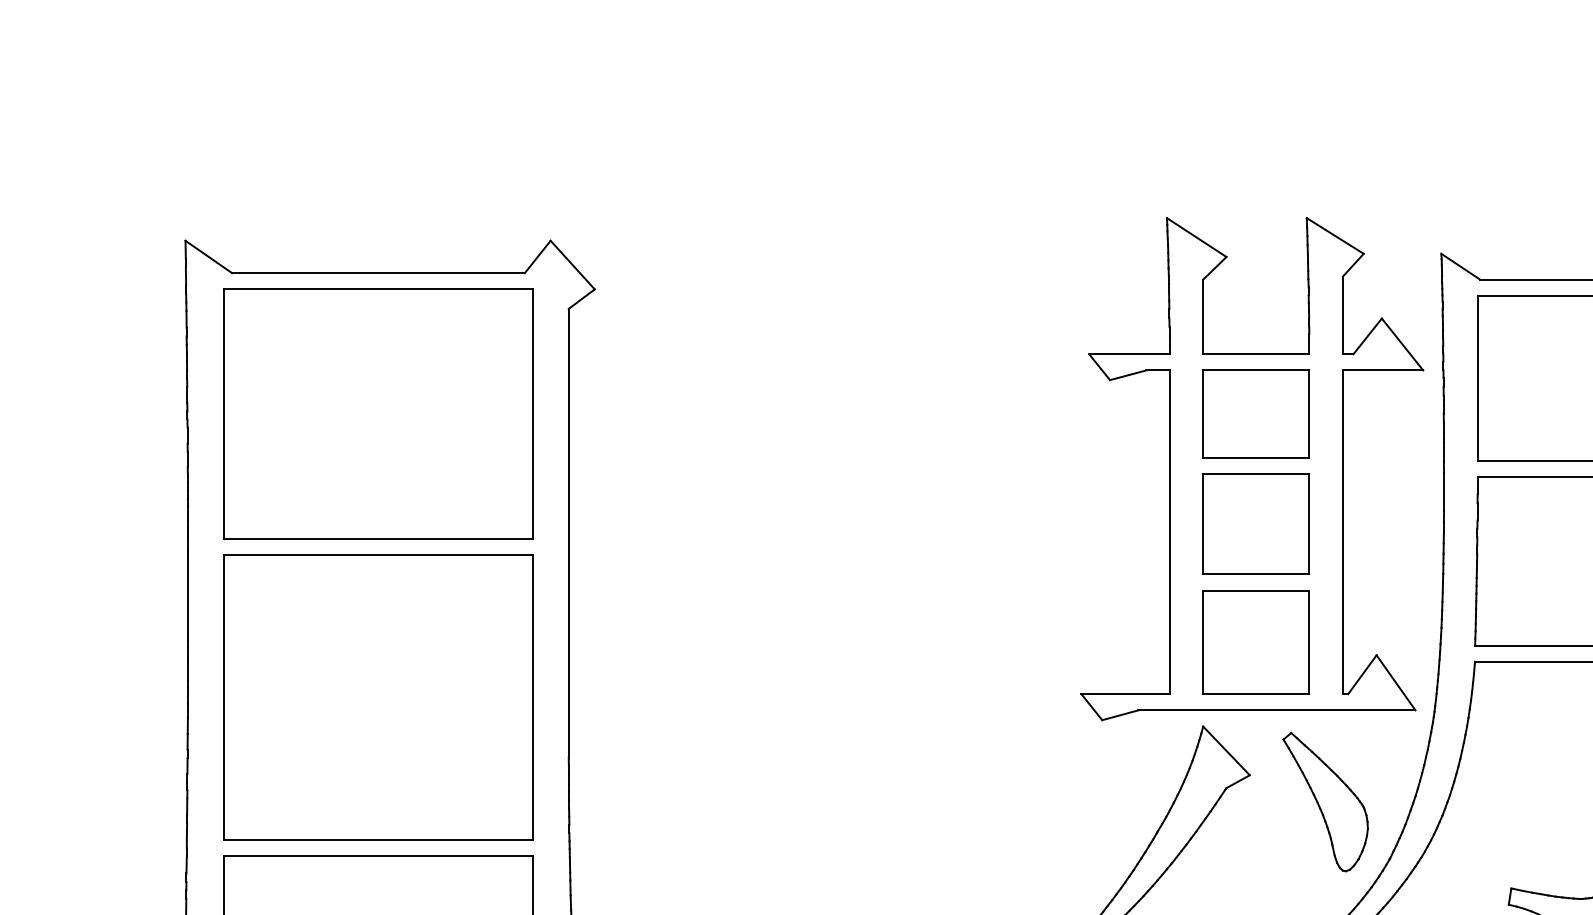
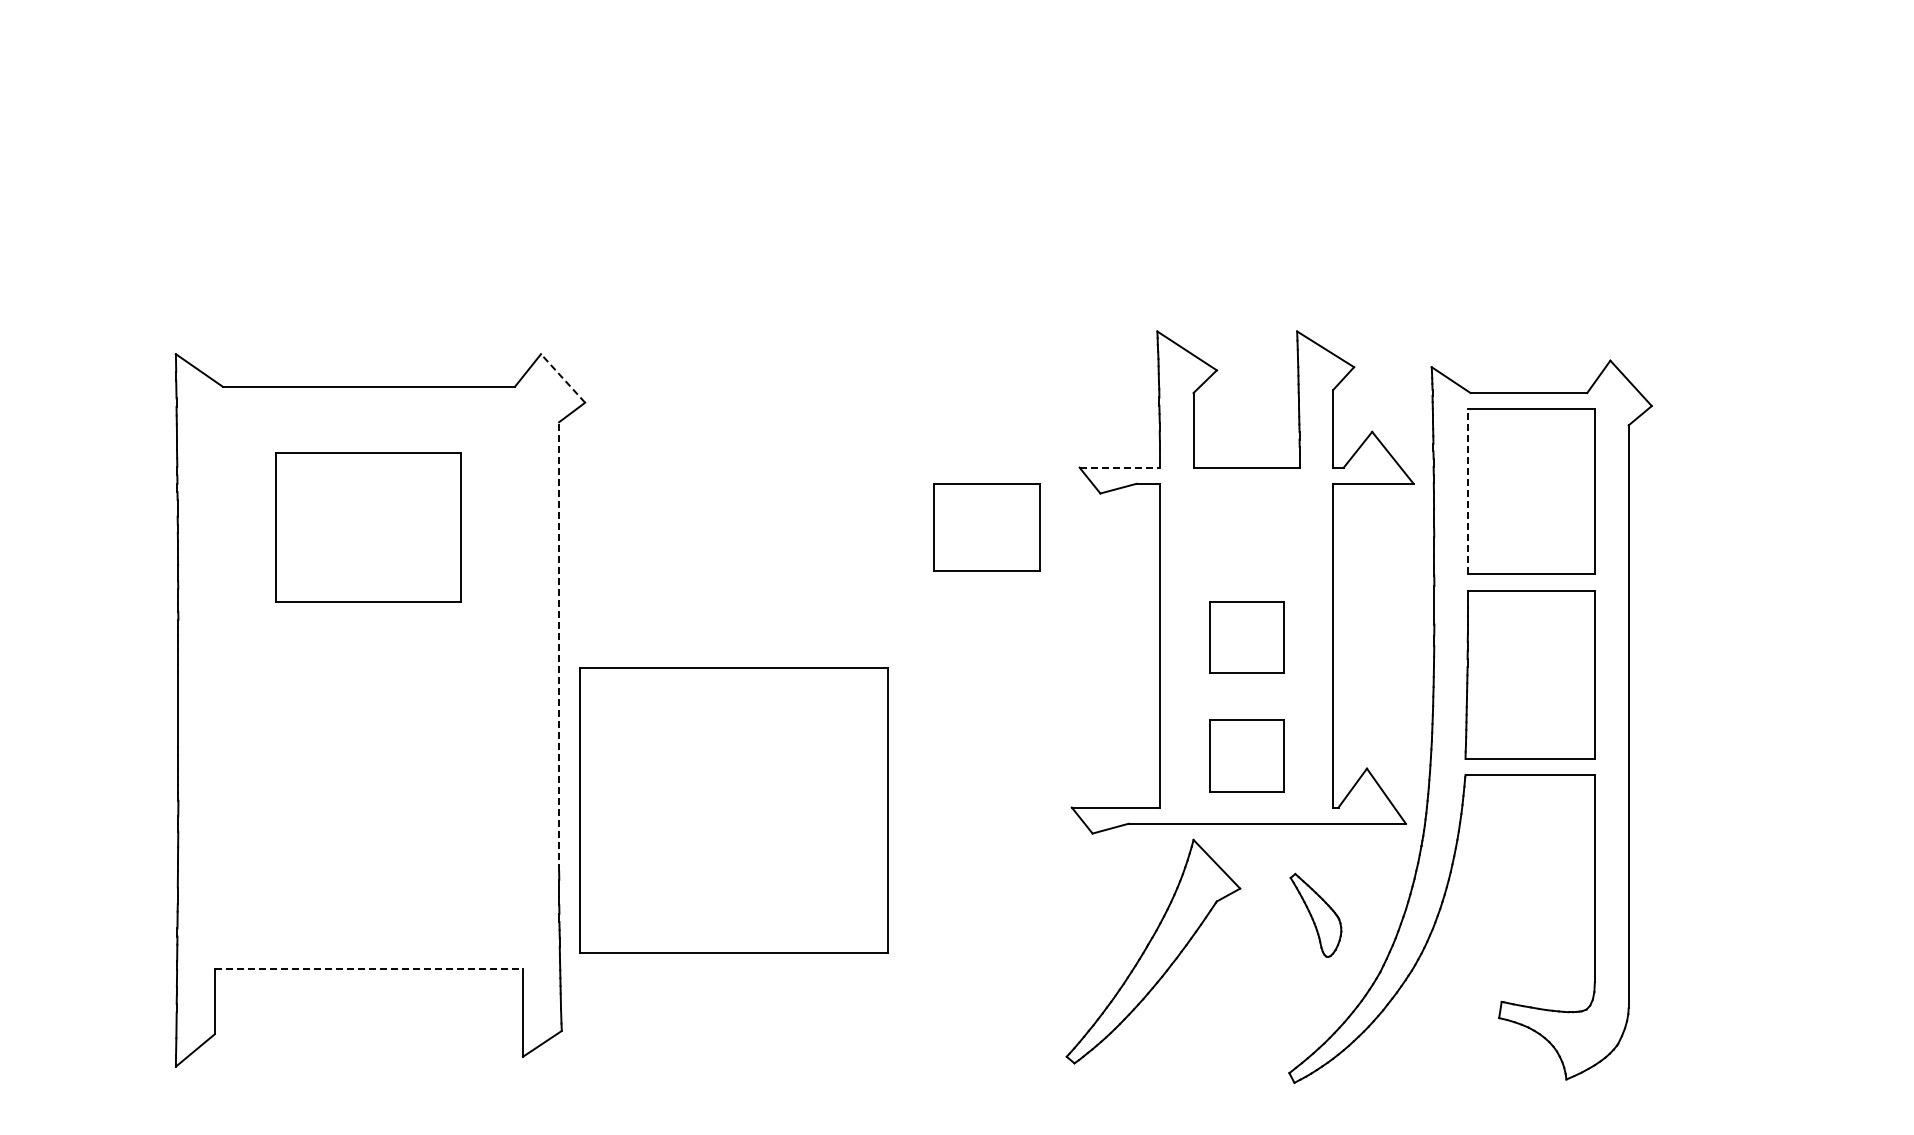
line: (573, 265) -> (563, 378), solid -> dashed
line: (1130, 354) -> (1120, 467), solid -> dashed
line: (1478, 378) -> (1468, 491), solid -> dashed
part: (378, 414) -> (368, 527), size x0.6
part: (1256, 414) -> (986, 527), moved
part: (1256, 524) -> (1246, 637), size x0.7
line: (569, 533) -> (559, 646), solid -> dashed
part: (1256, 642) -> (1246, 755), size x0.7
part: (378, 697) -> (733, 810), moved
part: (1325, 802) -> (1315, 915), size x0.6
line: (379, 856) -> (369, 969), solid -> dashed

